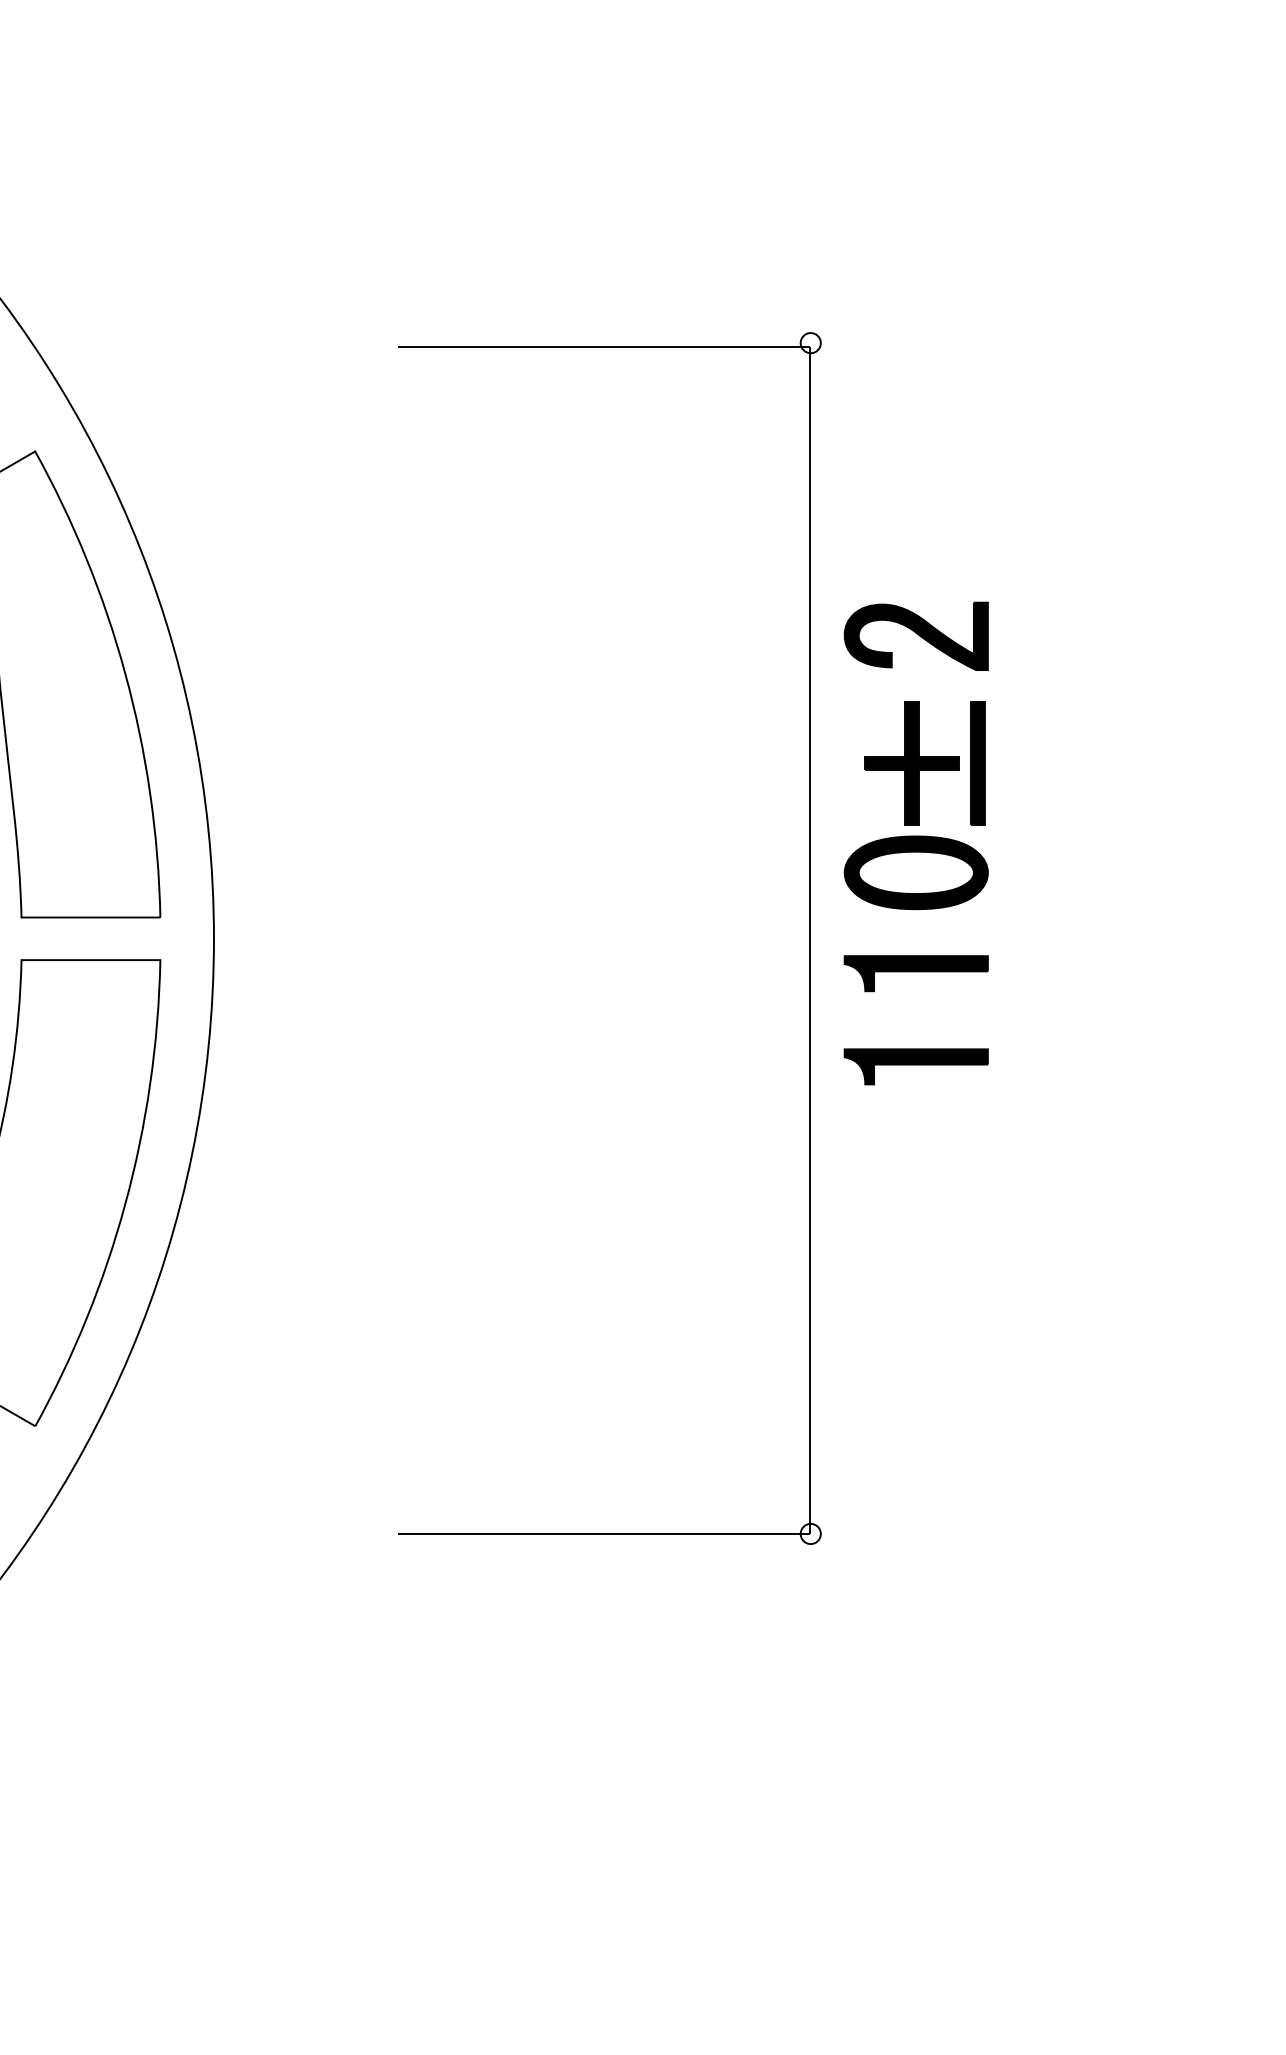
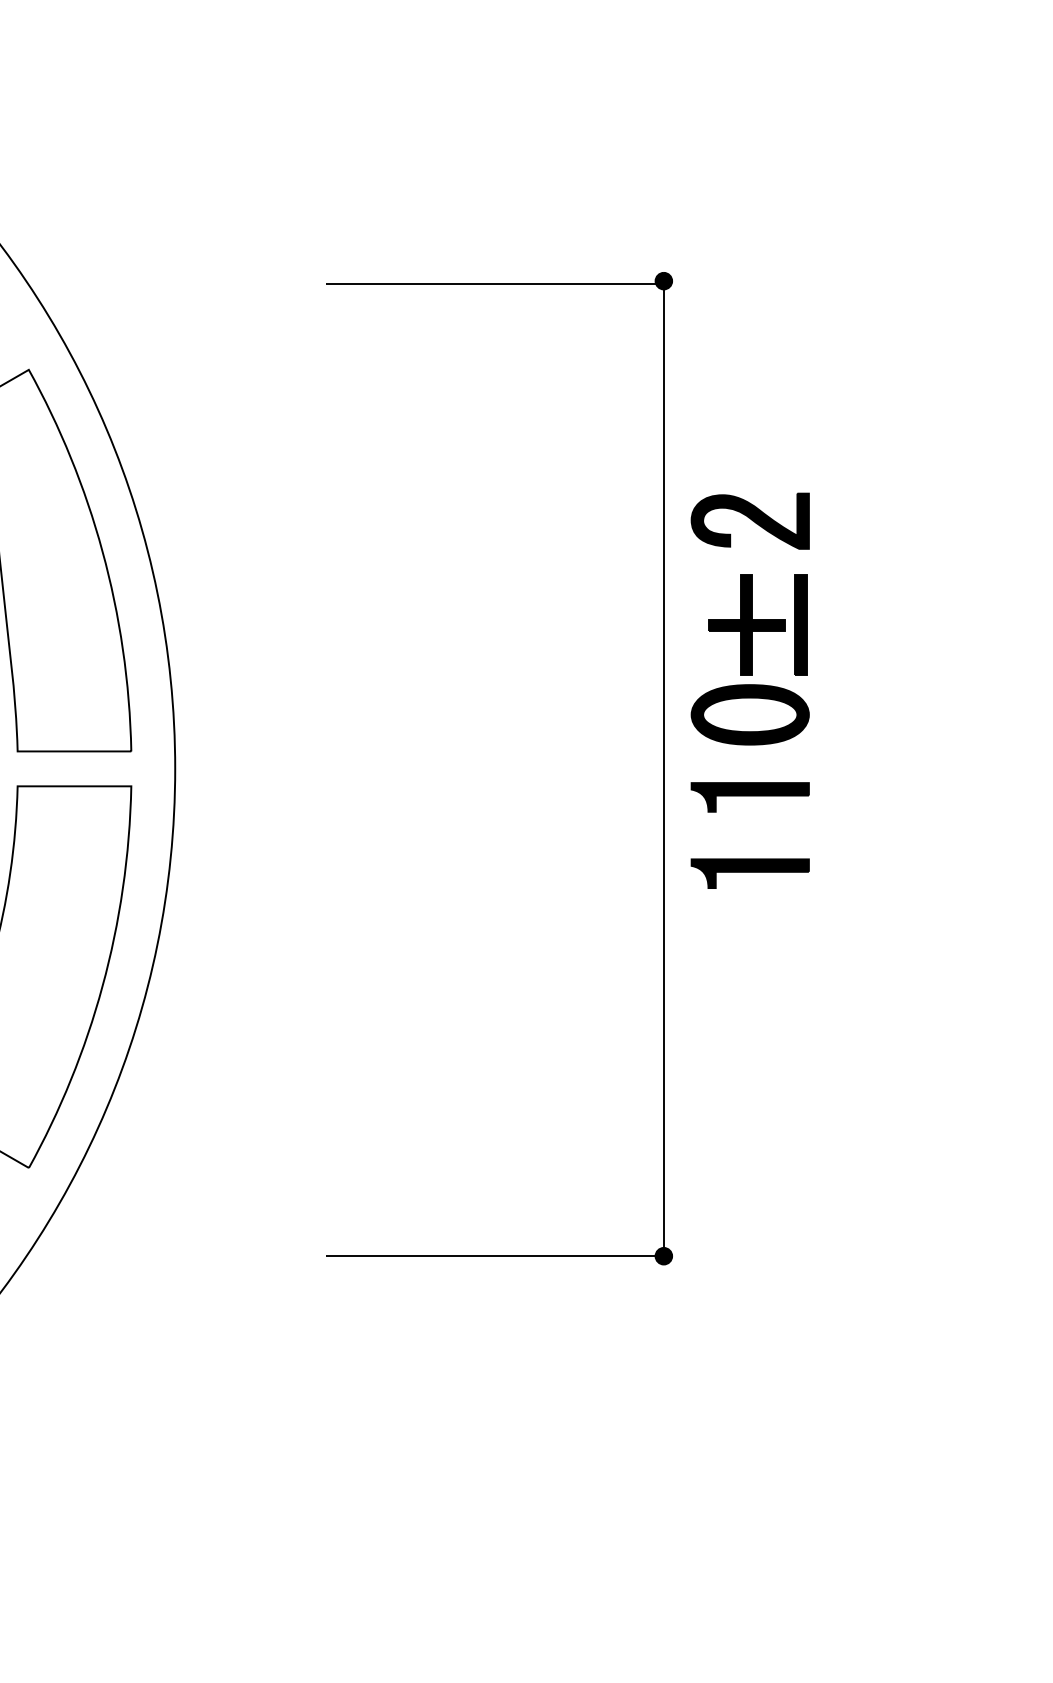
fill: (810, 343) -> (663, 281), added
fill: (810, 1533) -> (663, 1255), added

